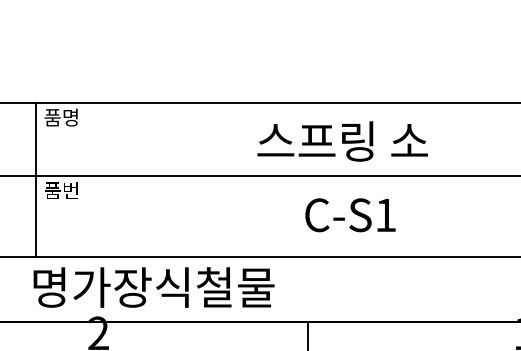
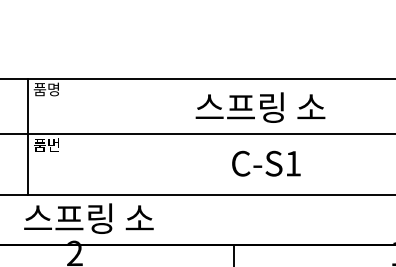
text: (153, 287) -> (116, 218), 명가장식철물 -> 스프링 소

